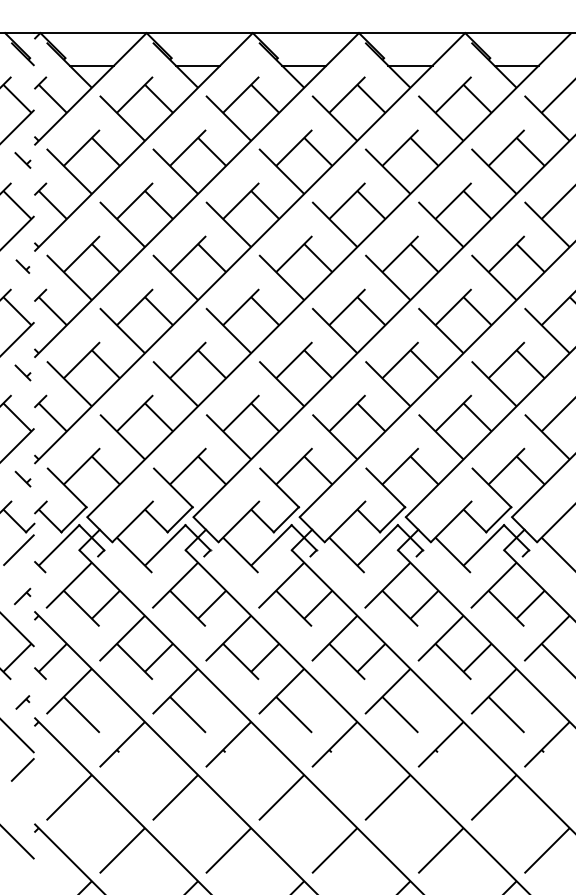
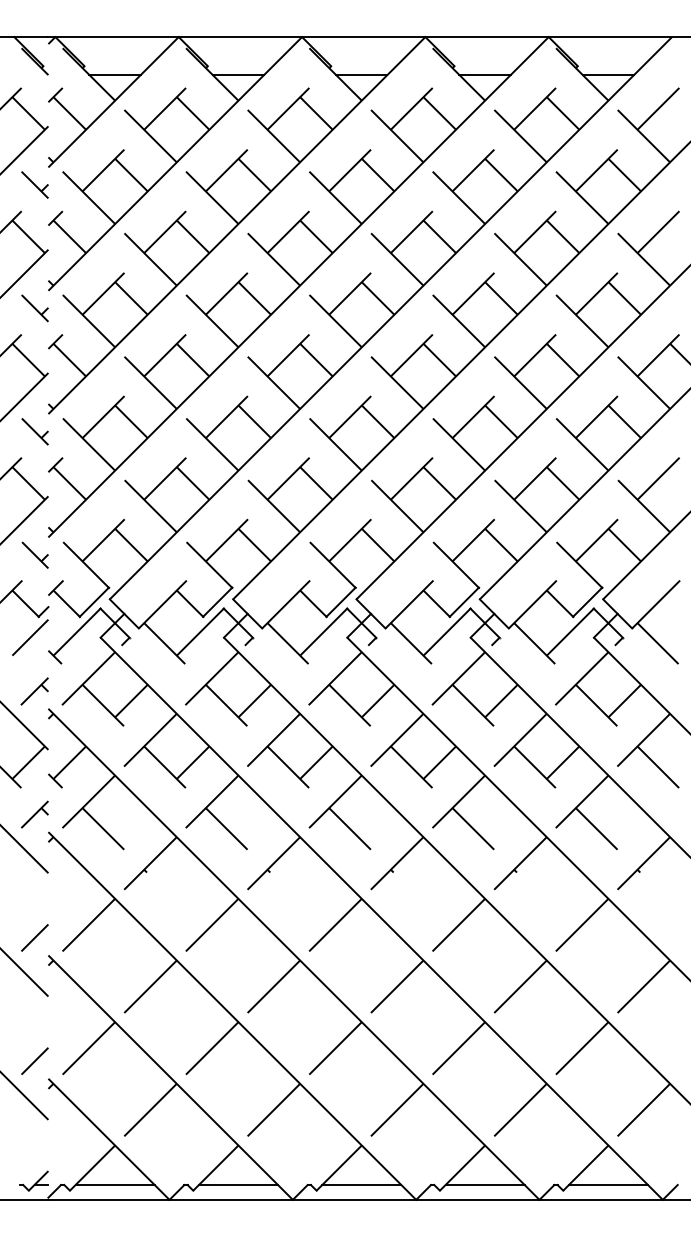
part: (22, 159) -> (34, 184), size x1.43
part: (22, 266) -> (34, 308), size x1.67
part: (22, 372) -> (34, 431), size x1.43
part: (22, 478) -> (34, 554), size x1.43
part: (22, 596) -> (34, 691), size x1.43
part: (22, 702) -> (34, 814), size x1.67
line: (22, 769) -> (34, 937), moved

